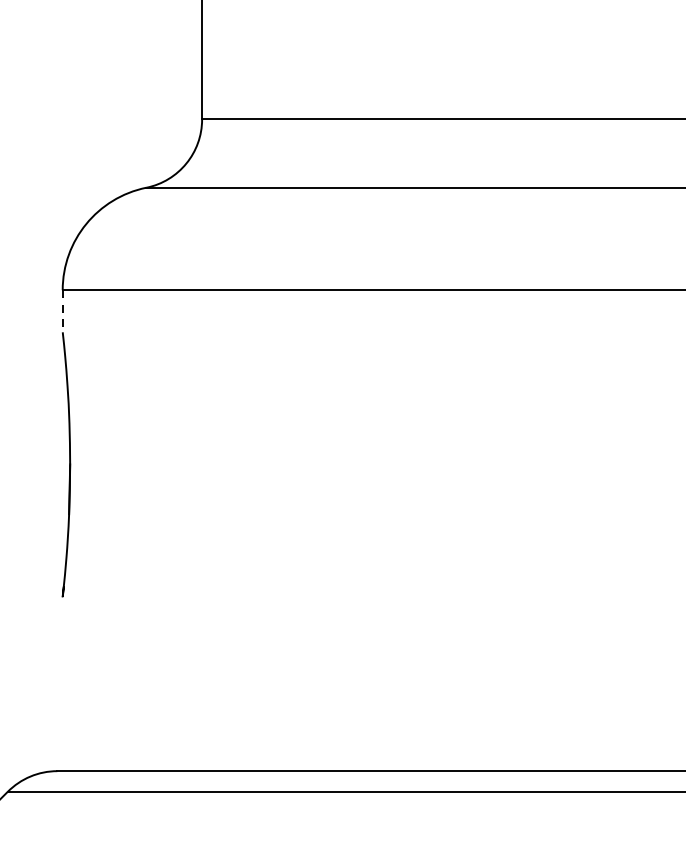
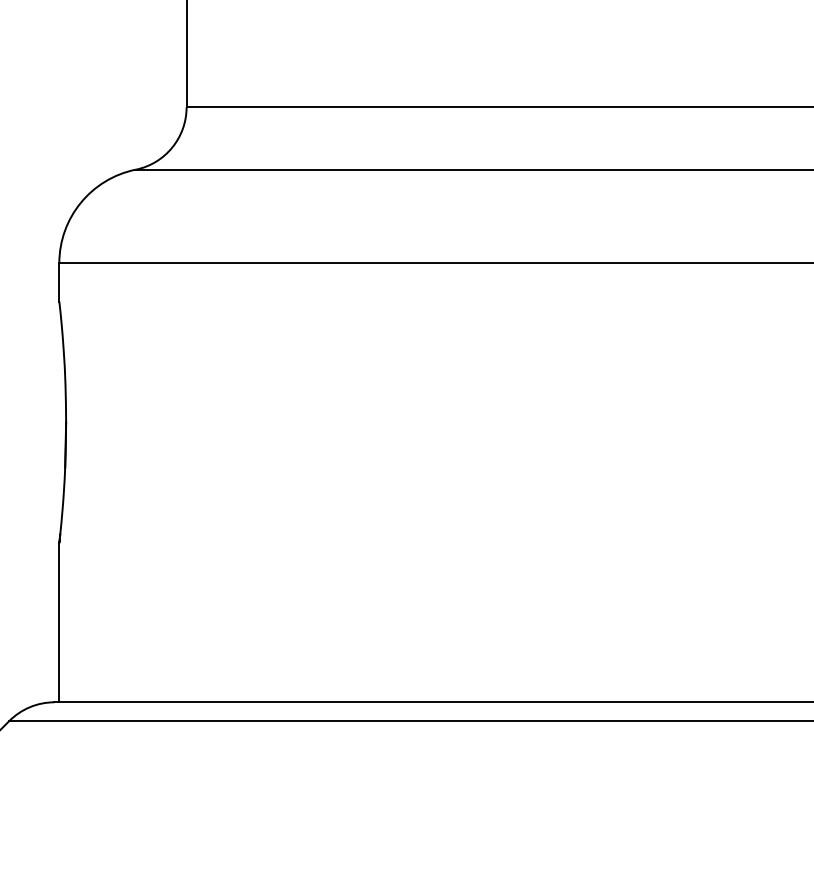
line: (62, 311) -> (59, 282), dashed -> solid
line: (62, 683) -> (59, 622), added

